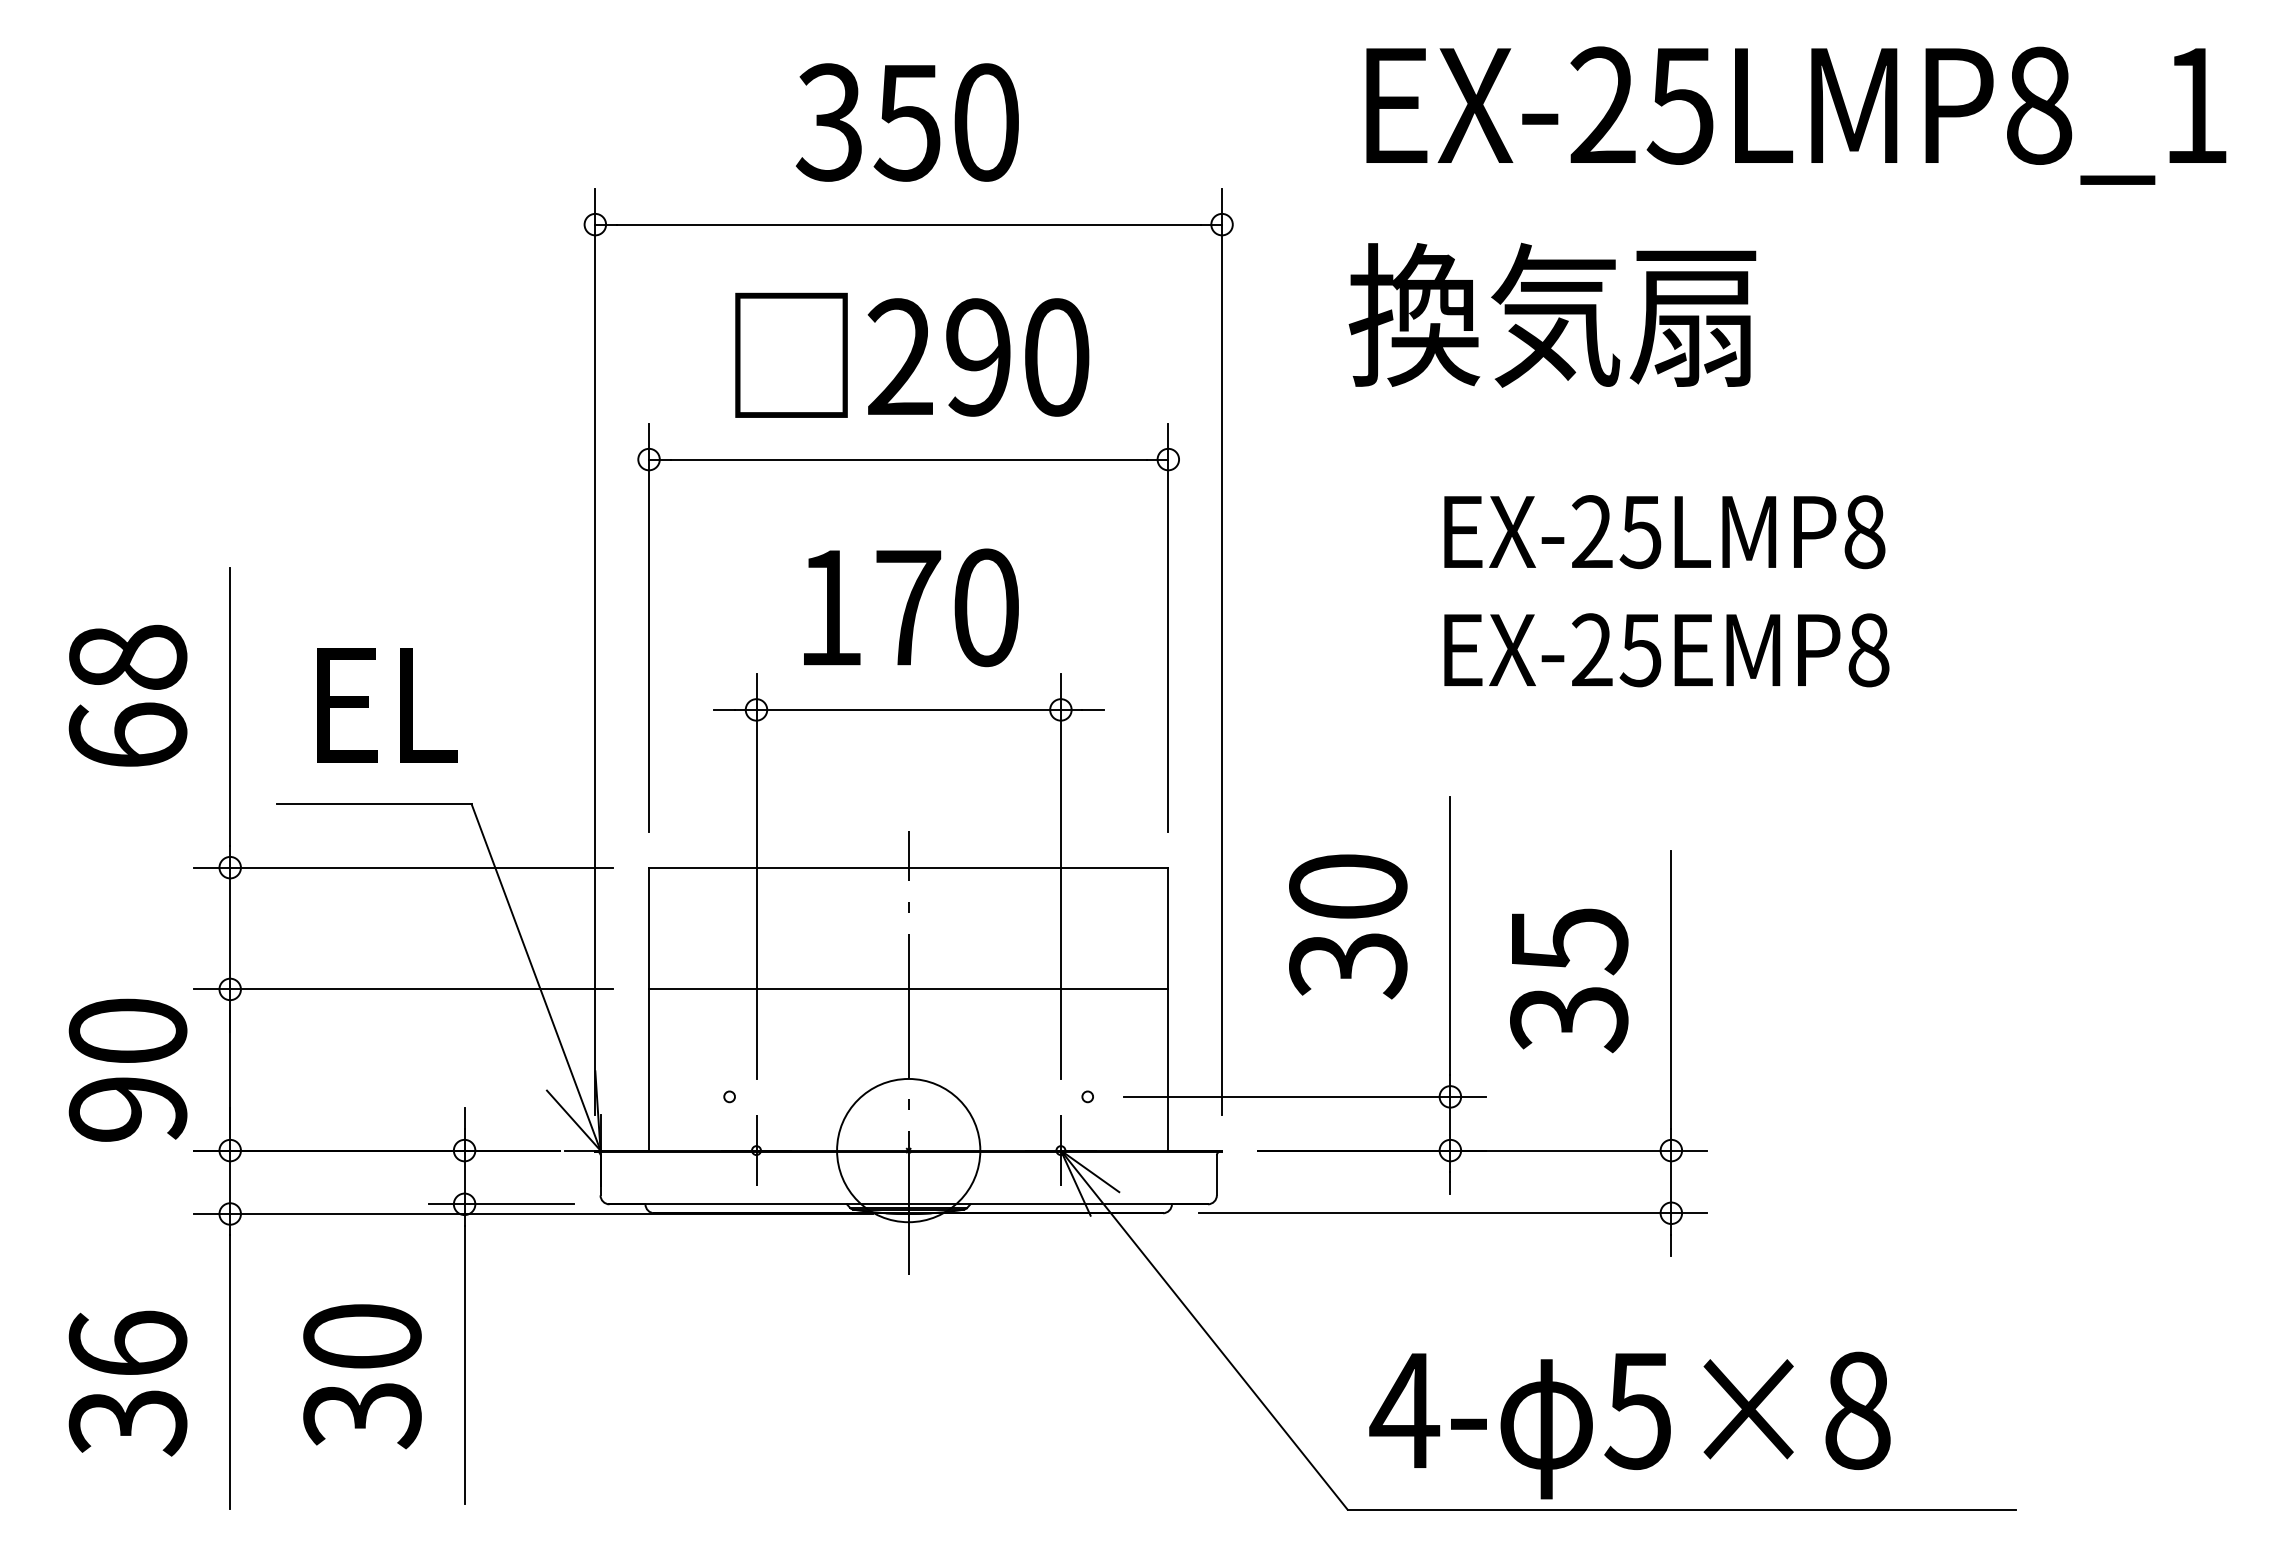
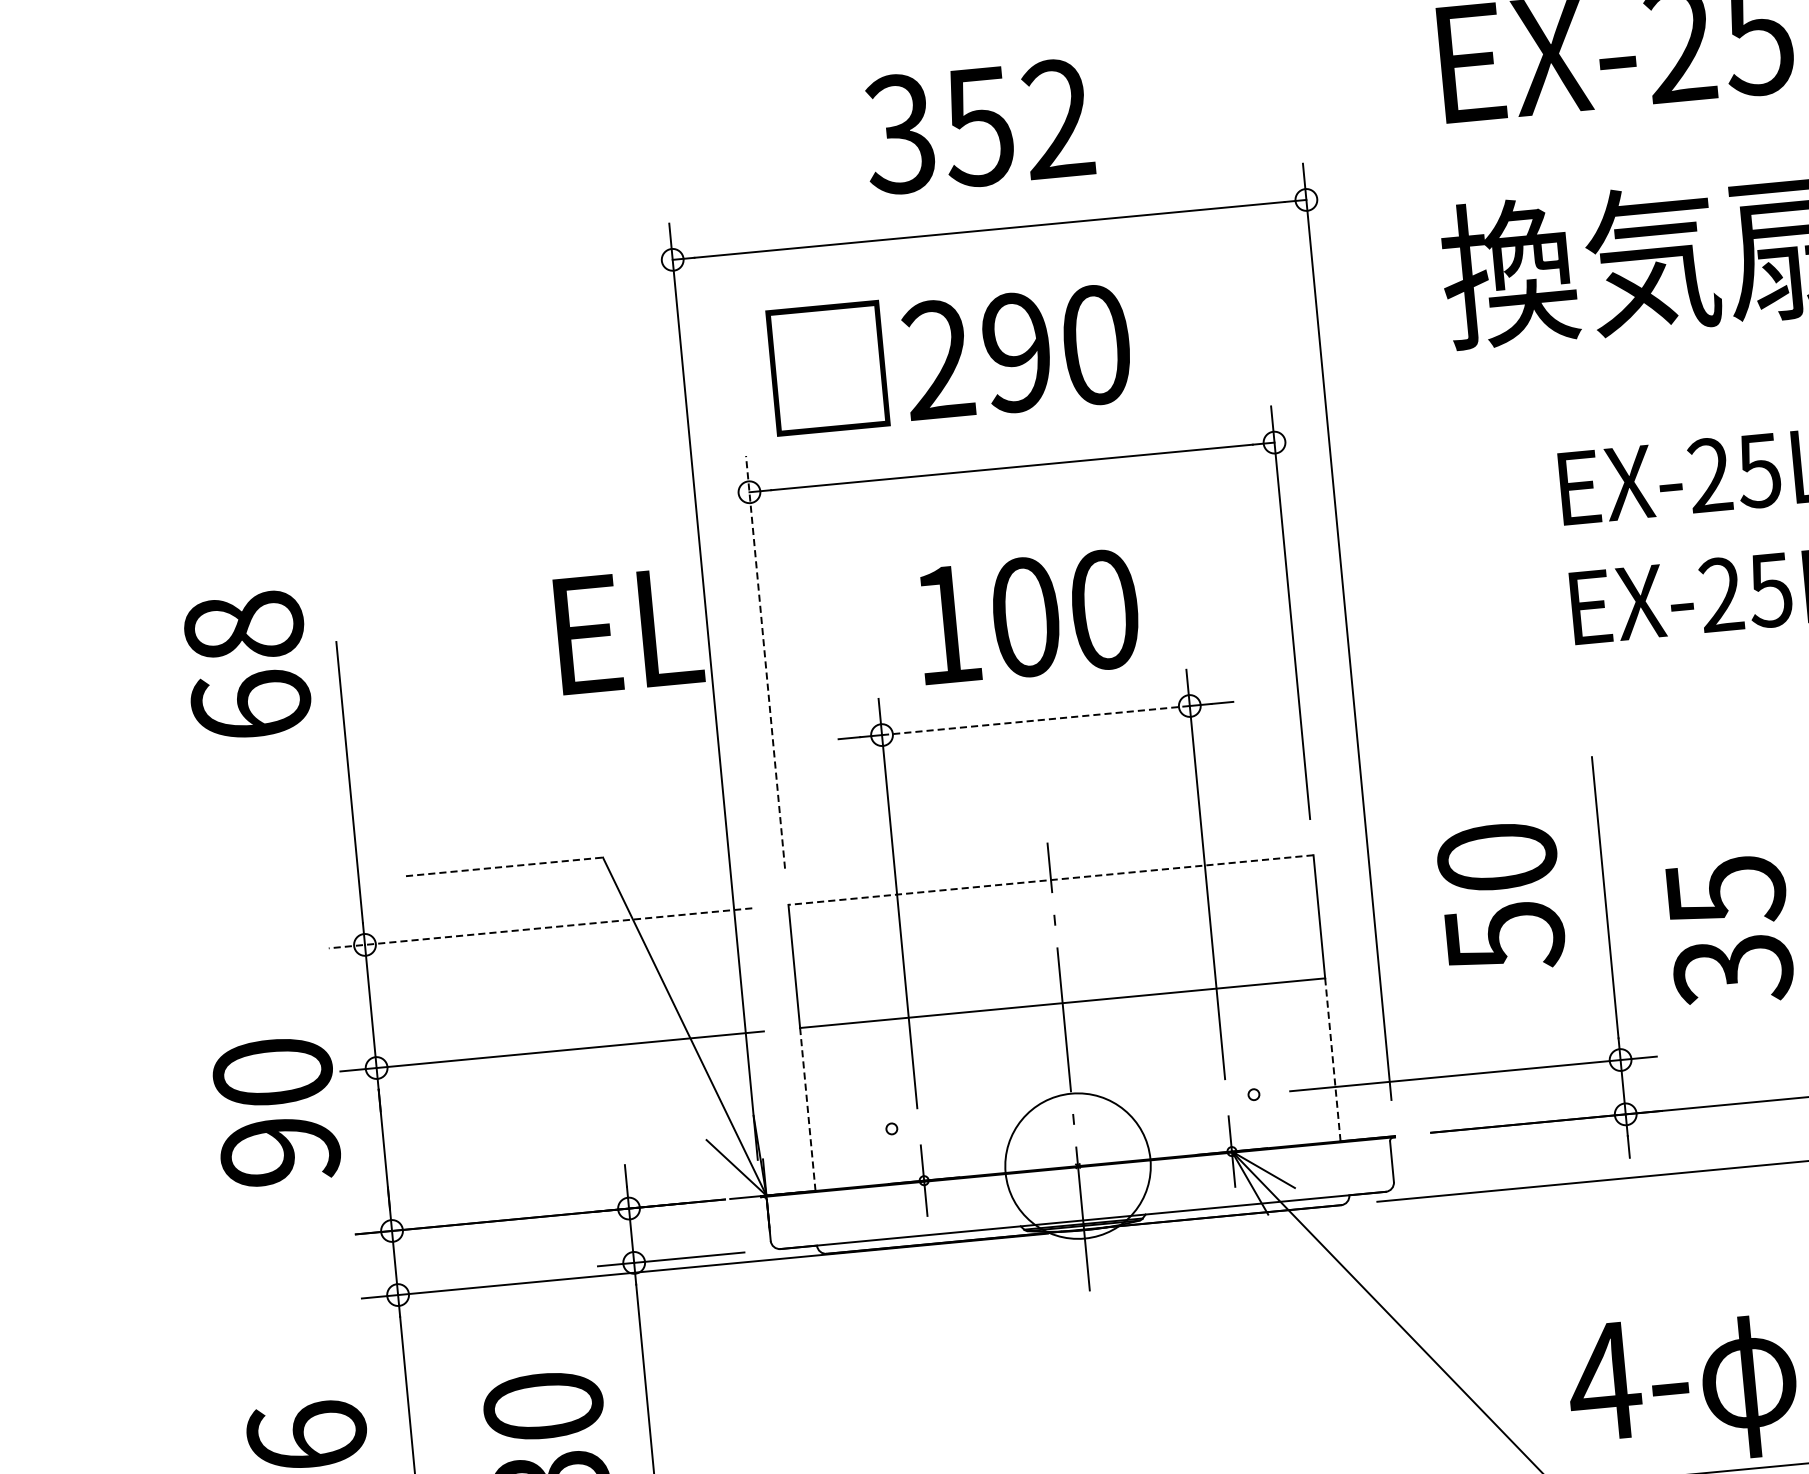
text: (985, 122) -> (1057, 119), 350 -> 352
text: (912, 354) -> (950, 355), moved
text: (908, 607) -> (1025, 617), 170 -> 100
line: (649, 627) -> (765, 662), solid -> dashed
text: (127, 695) -> (247, 665), moved
text: (387, 705) -> (629, 631), moved
line: (909, 709) -> (1036, 720), solid -> dashed
line: (374, 804) -> (504, 867), solid -> dashed
line: (403, 867) -> (540, 928), solid -> dashed
line: (908, 867) -> (1050, 879), solid -> dashed
text: (1348, 966) -> (1505, 937), 30 -> 50
text: (127, 1069) -> (275, 1111), moved
line: (649, 1070) -> (808, 1109), solid -> dashed
line: (1168, 1070) -> (1333, 1060), solid -> dashed

